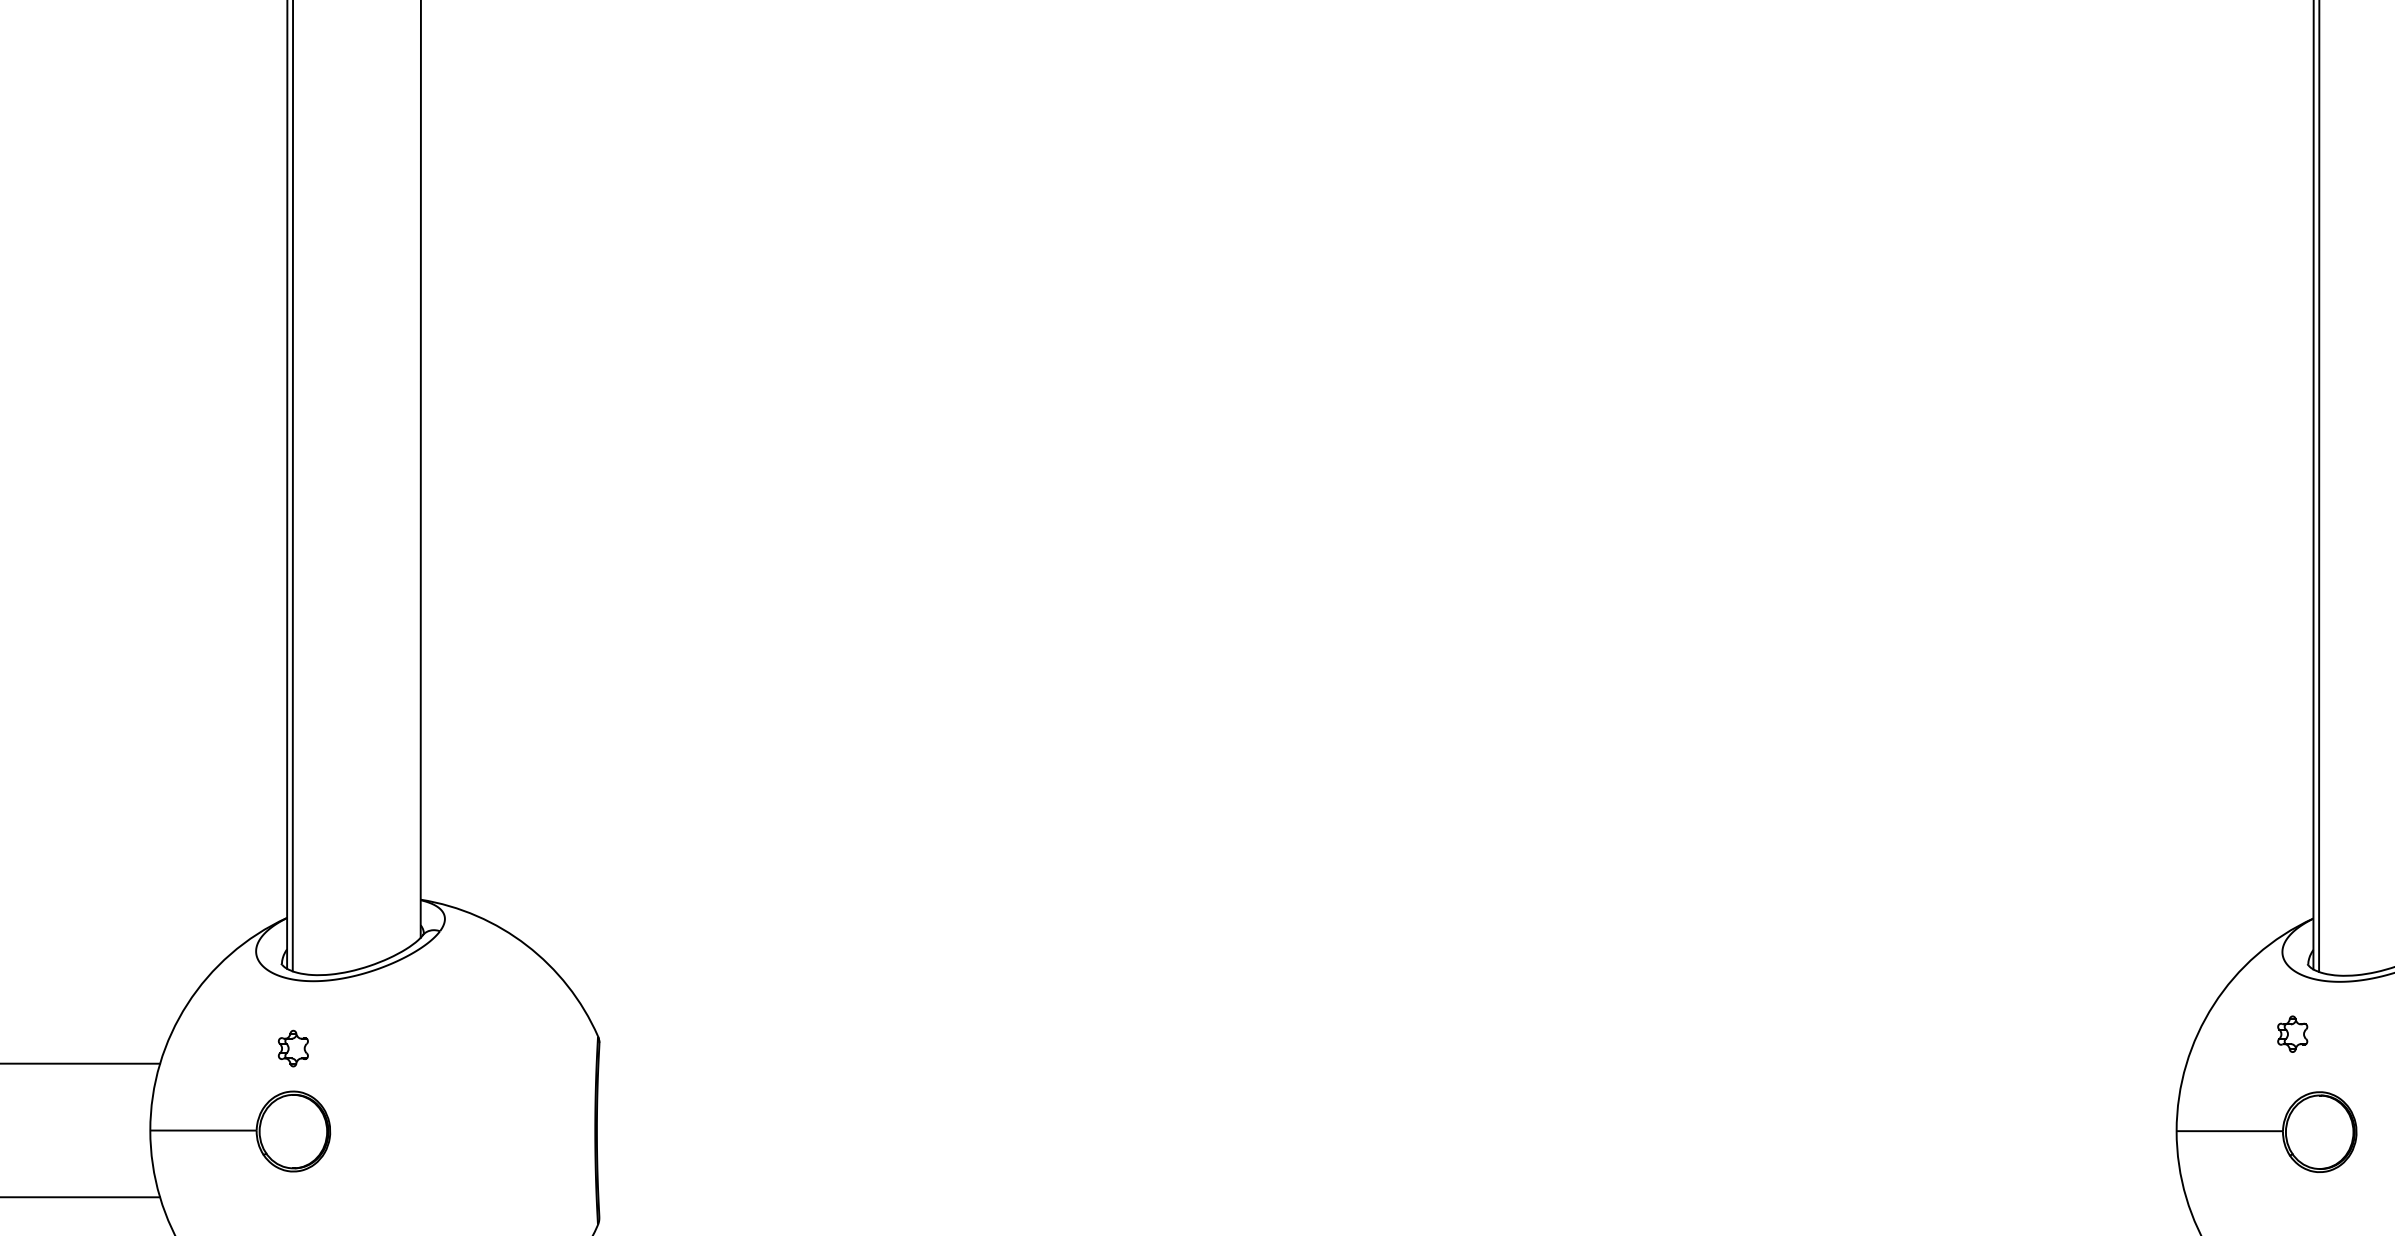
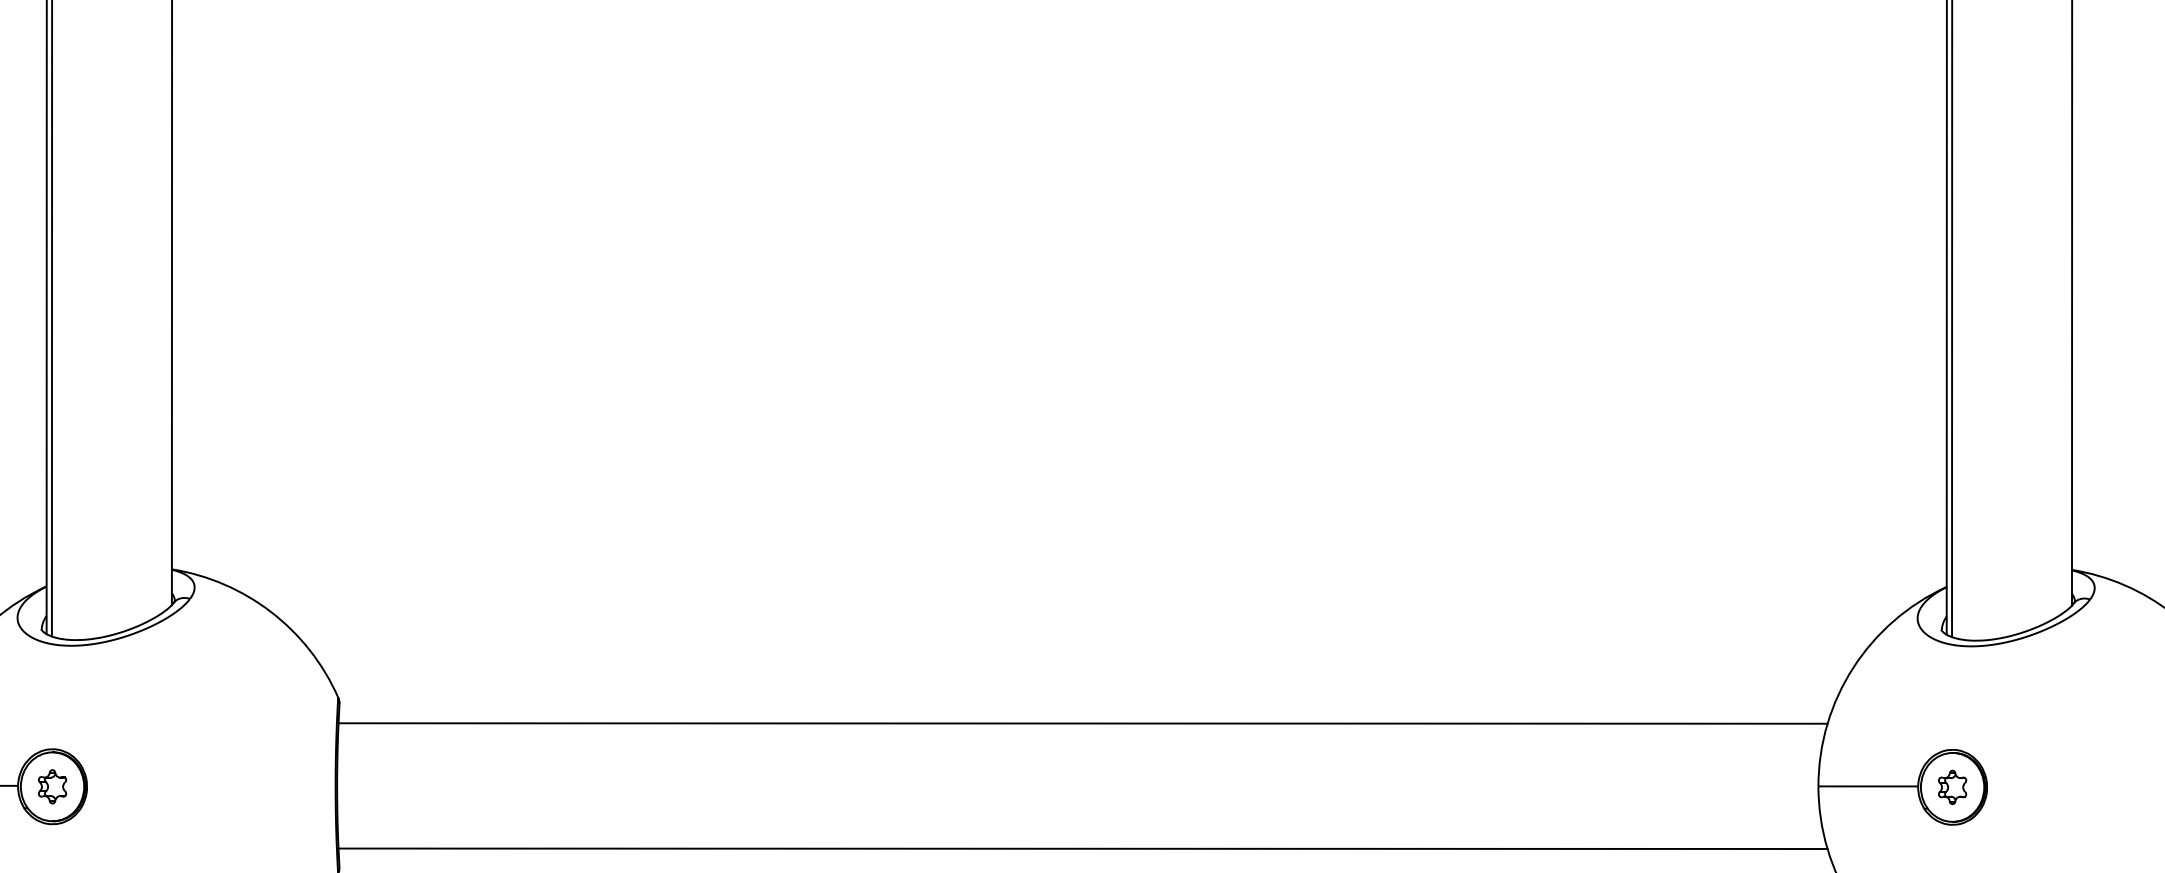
part: (2292, 1033) -> (1952, 786), moved
part: (292, 1048) -> (51, 786), moved
line: (1392, 1063) -> (1083, 722), added
line: (1392, 1197) -> (1083, 848), added

